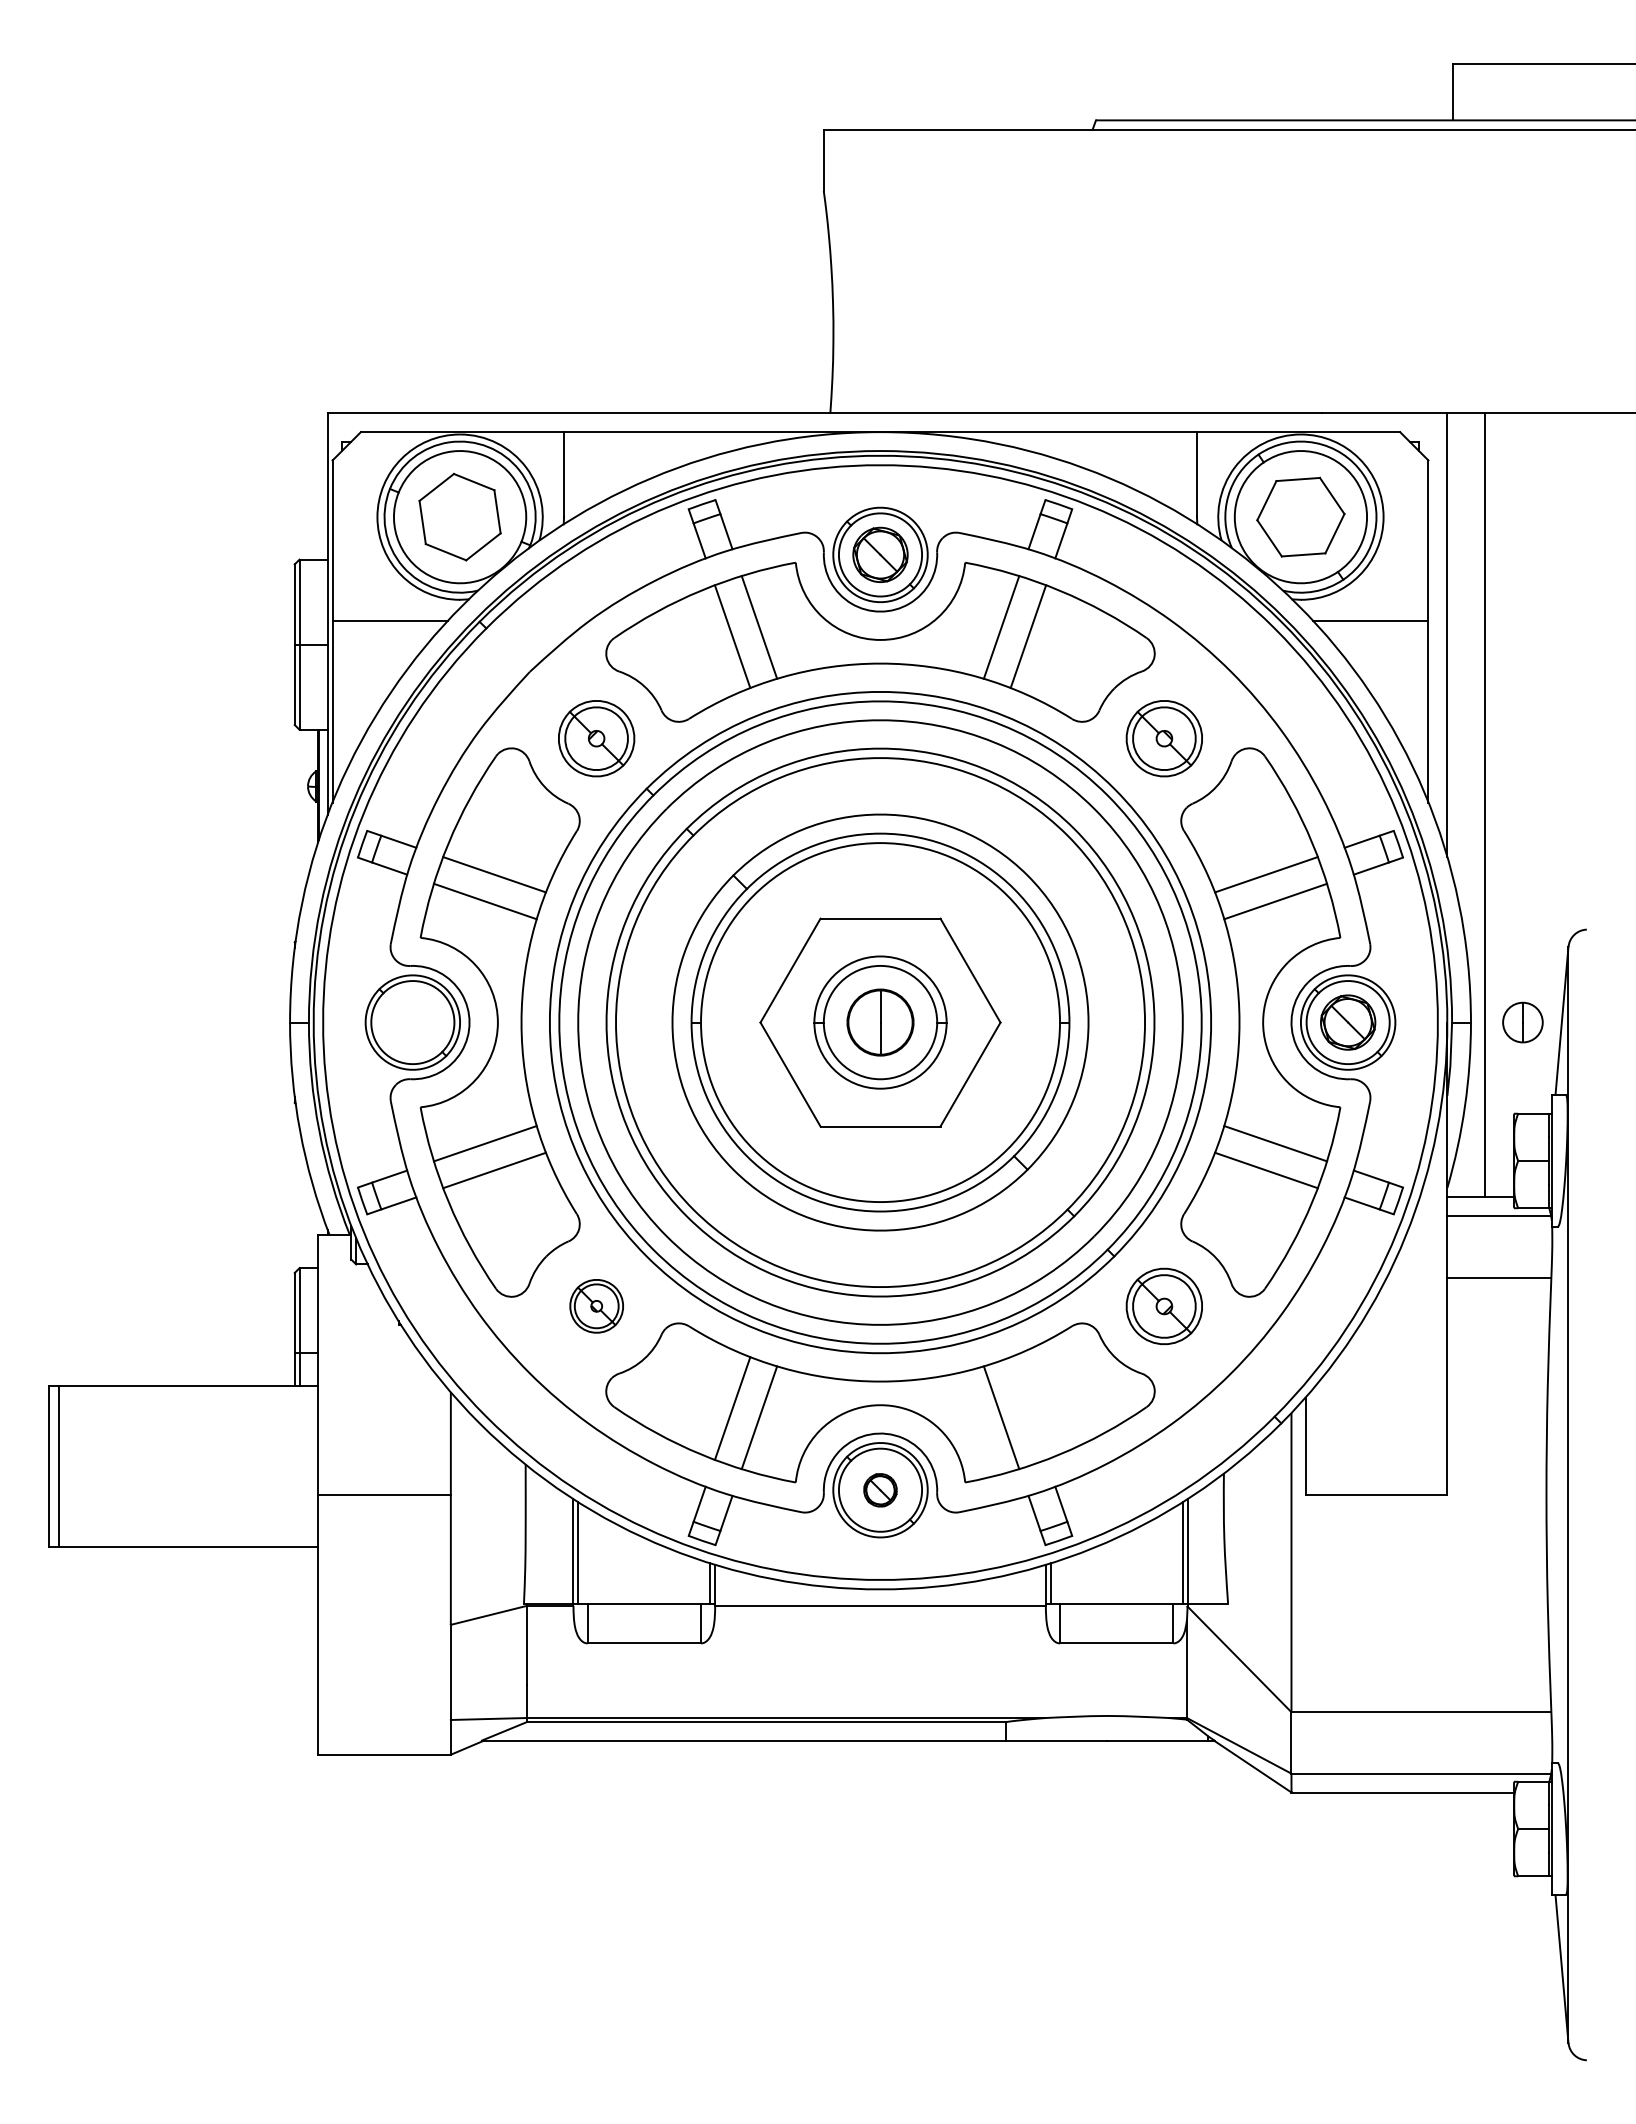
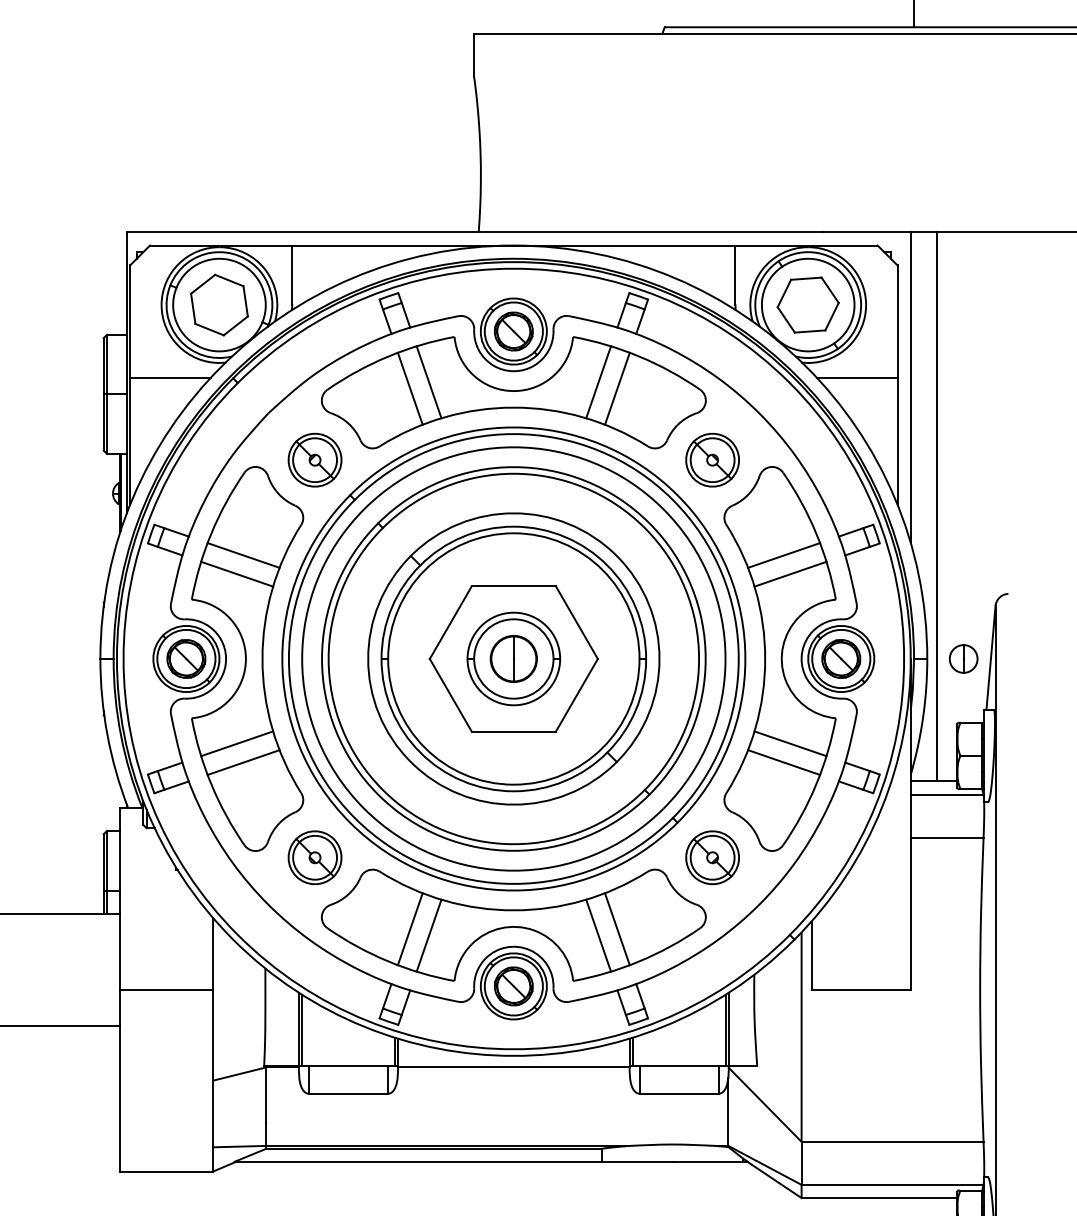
part: (412, 1022) -> (186, 658), added
part: (596, 1305) -> (314, 857), size x1.43
line: (1028, 1408) -> (617, 929), added
part: (880, 1490) -> (513, 986), size x1.67

